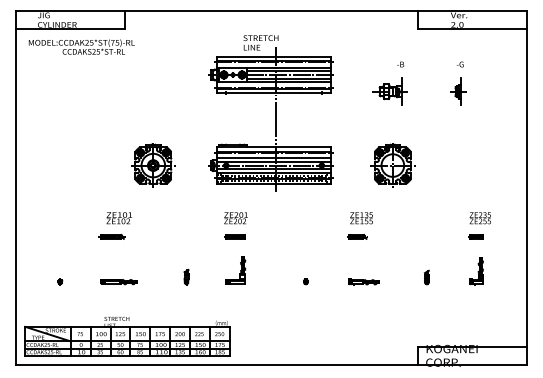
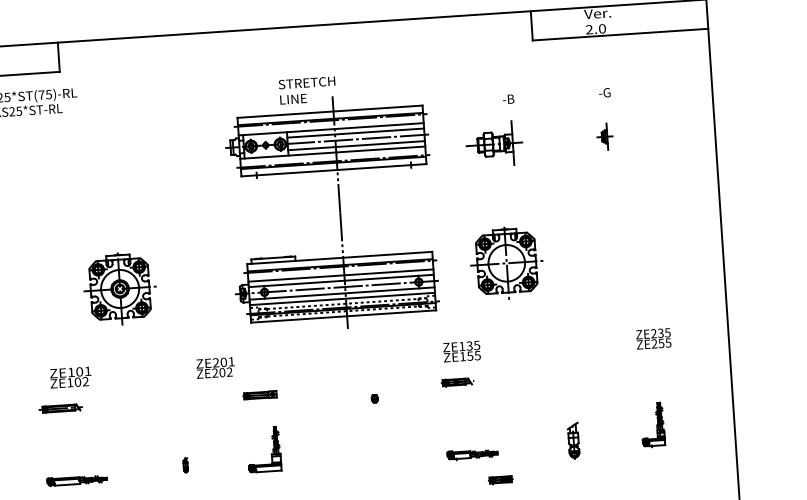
part: (458, 91) -> (604, 136), size x0.6
part: (270, 113) -> (330, 203), moved
text: (235, 218) -> (214, 368), moved
part: (475, 236) -> (499, 479), moved
part: (186, 276) -> (185, 464), size x0.6
part: (426, 277) -> (573, 440), size x1.6
part: (305, 281) -> (374, 398), moved

